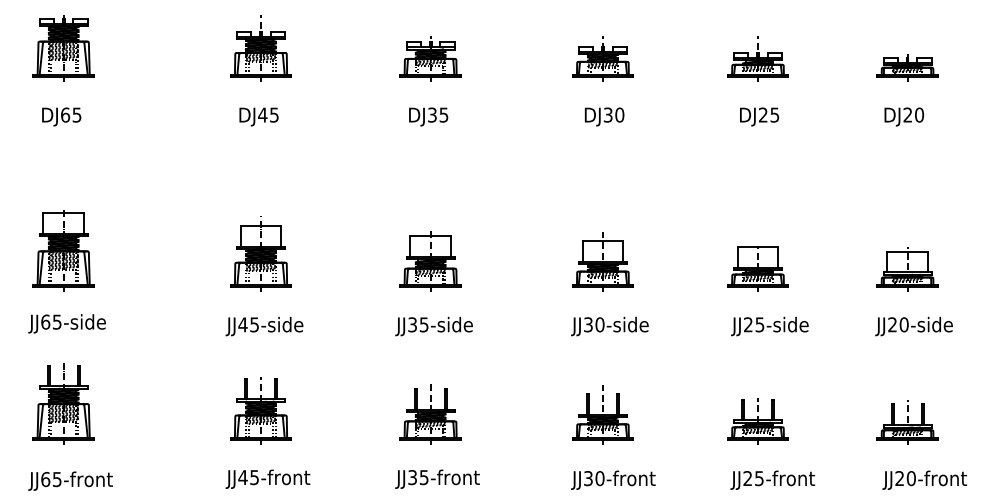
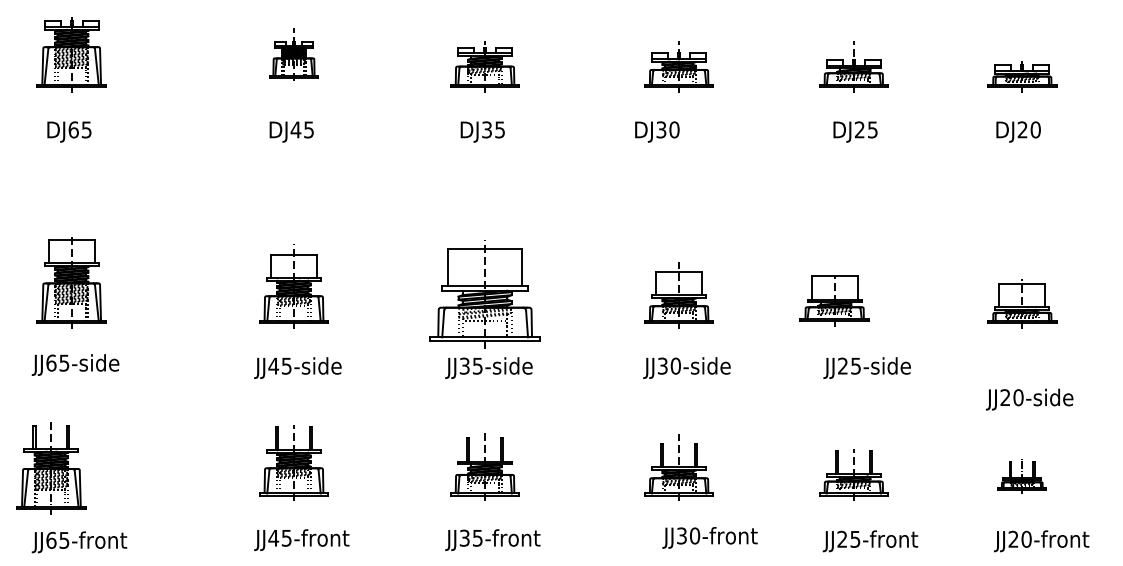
part: (260, 48) -> (293, 54), size x0.7
text: (604, 116) -> (657, 131), moved
part: (430, 261) -> (484, 294), size x1.6
part: (757, 268) -> (834, 300), moved
text: (913, 326) -> (1028, 399), moved
part: (63, 403) -> (51, 468), moved
part: (907, 422) -> (1022, 476), size x0.7
text: (613, 479) -> (710, 537), moved

